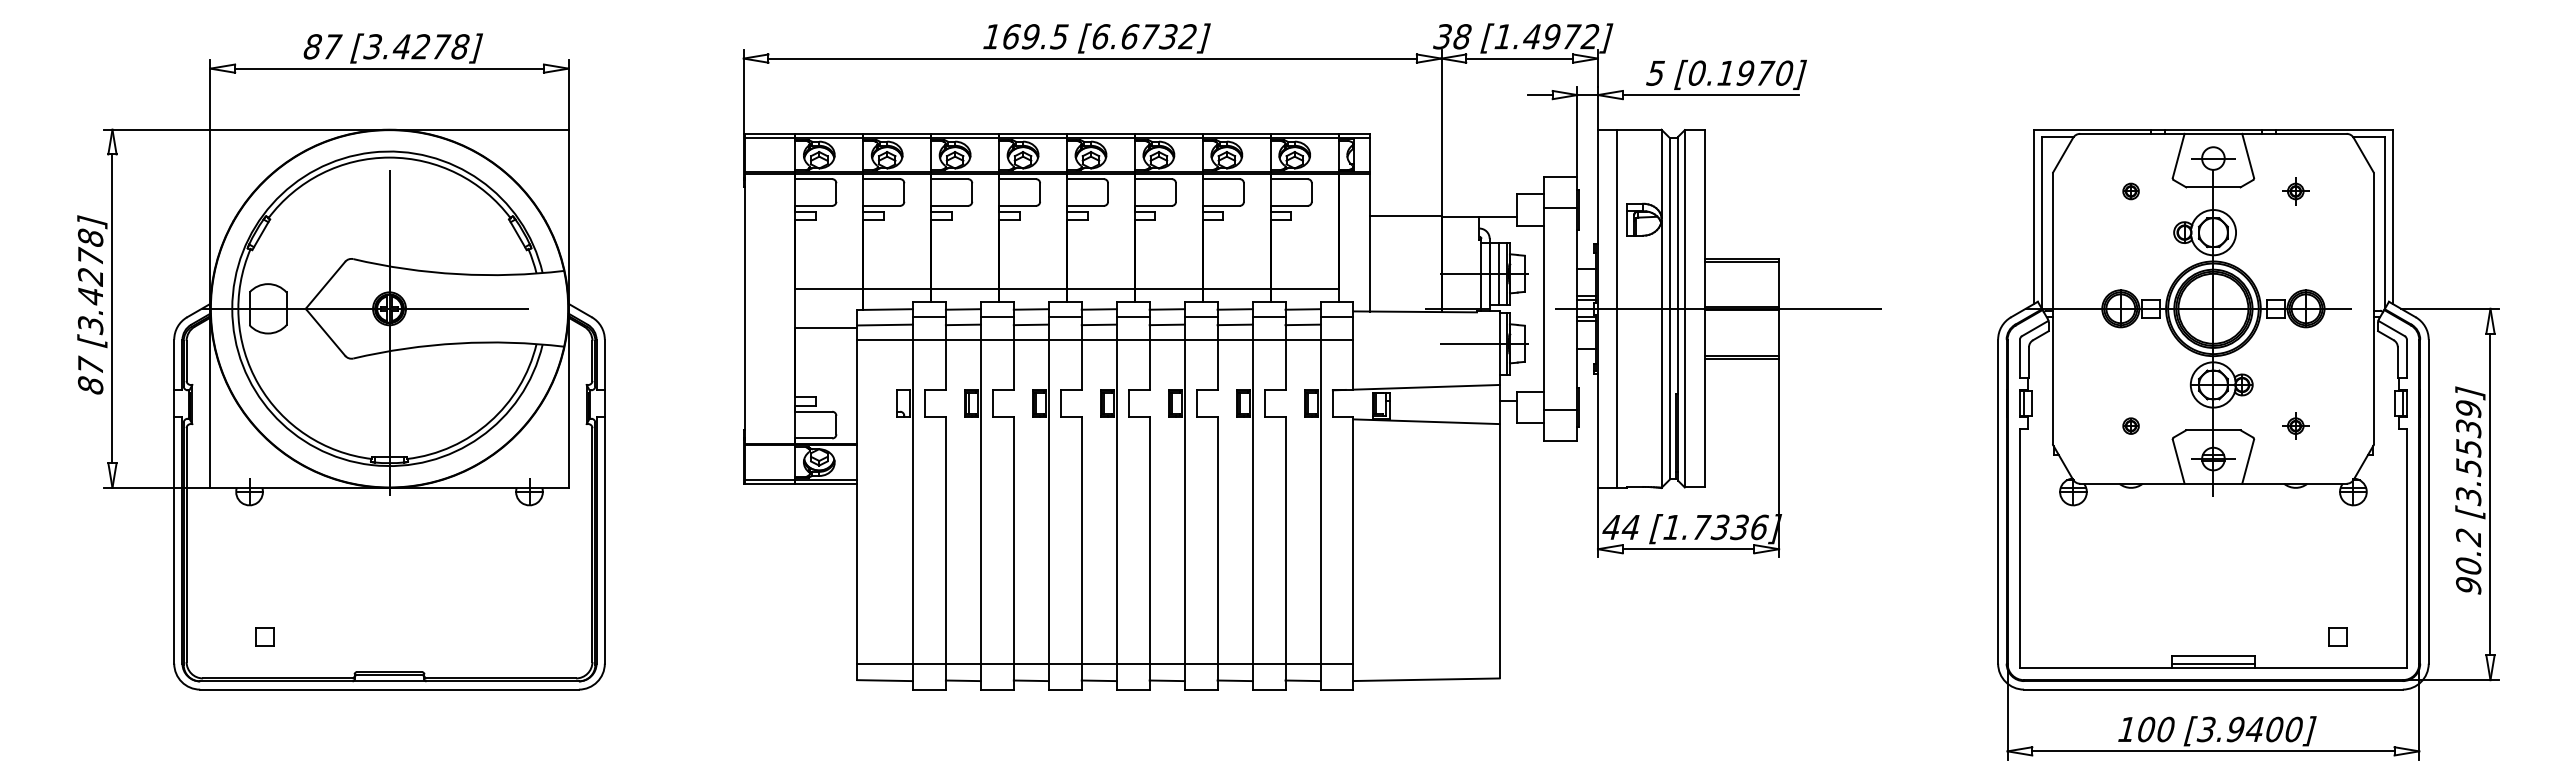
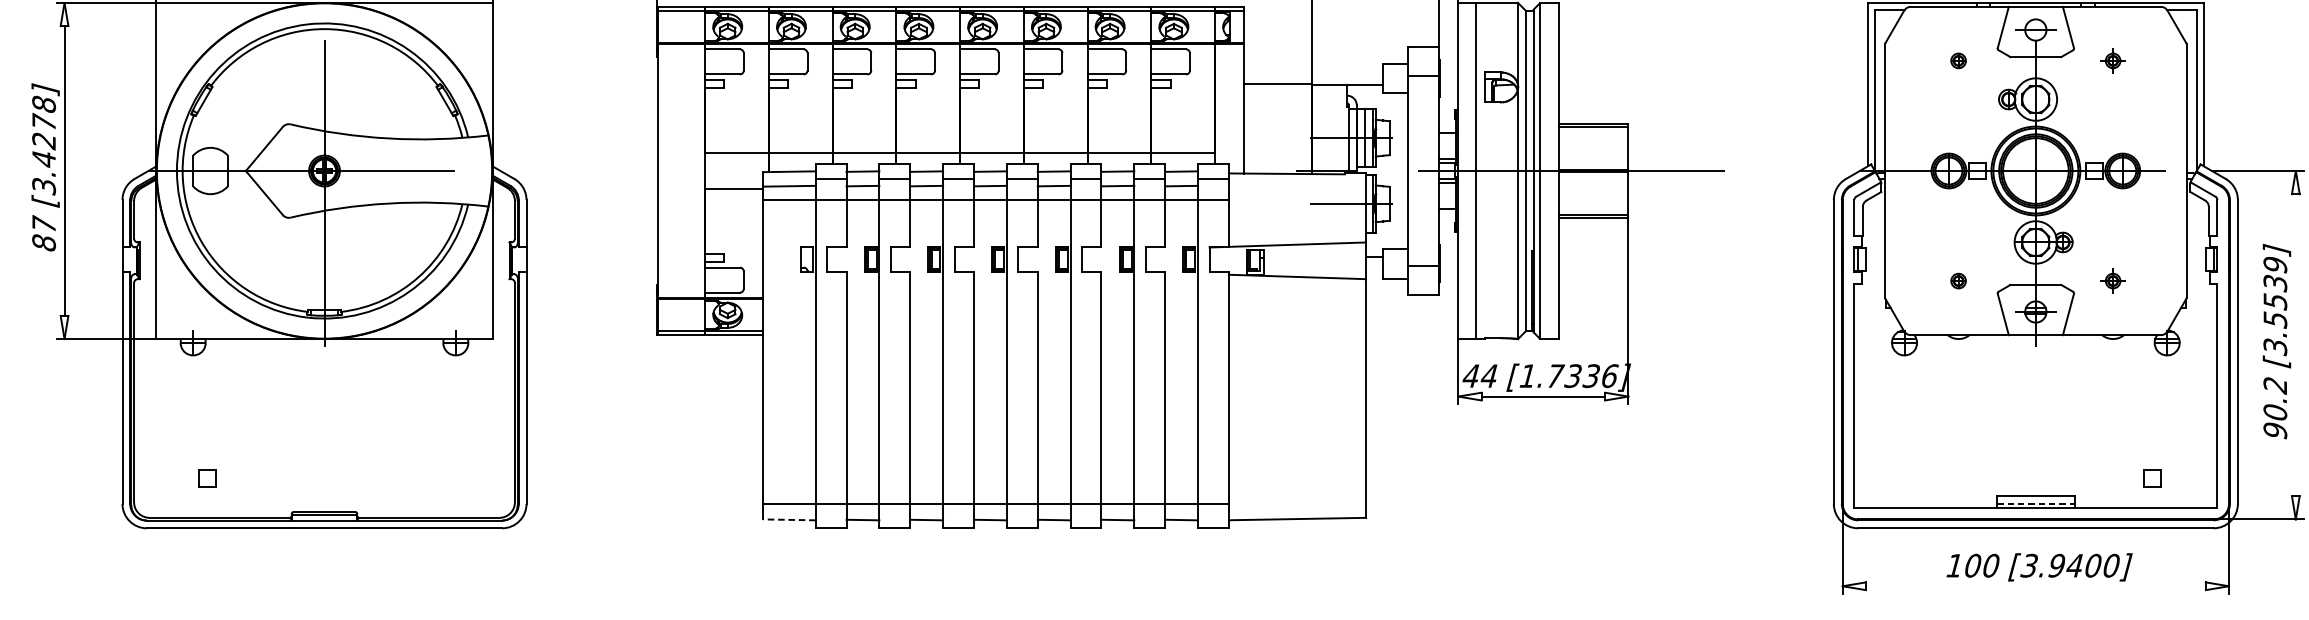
line: (2490, 494) -> (2295, 345), removed
line: (2213, 663) -> (2035, 503), solid -> dashed
line: (885, 680) -> (789, 519), solid -> dashed
line: (2213, 751) -> (2035, 586), removed

